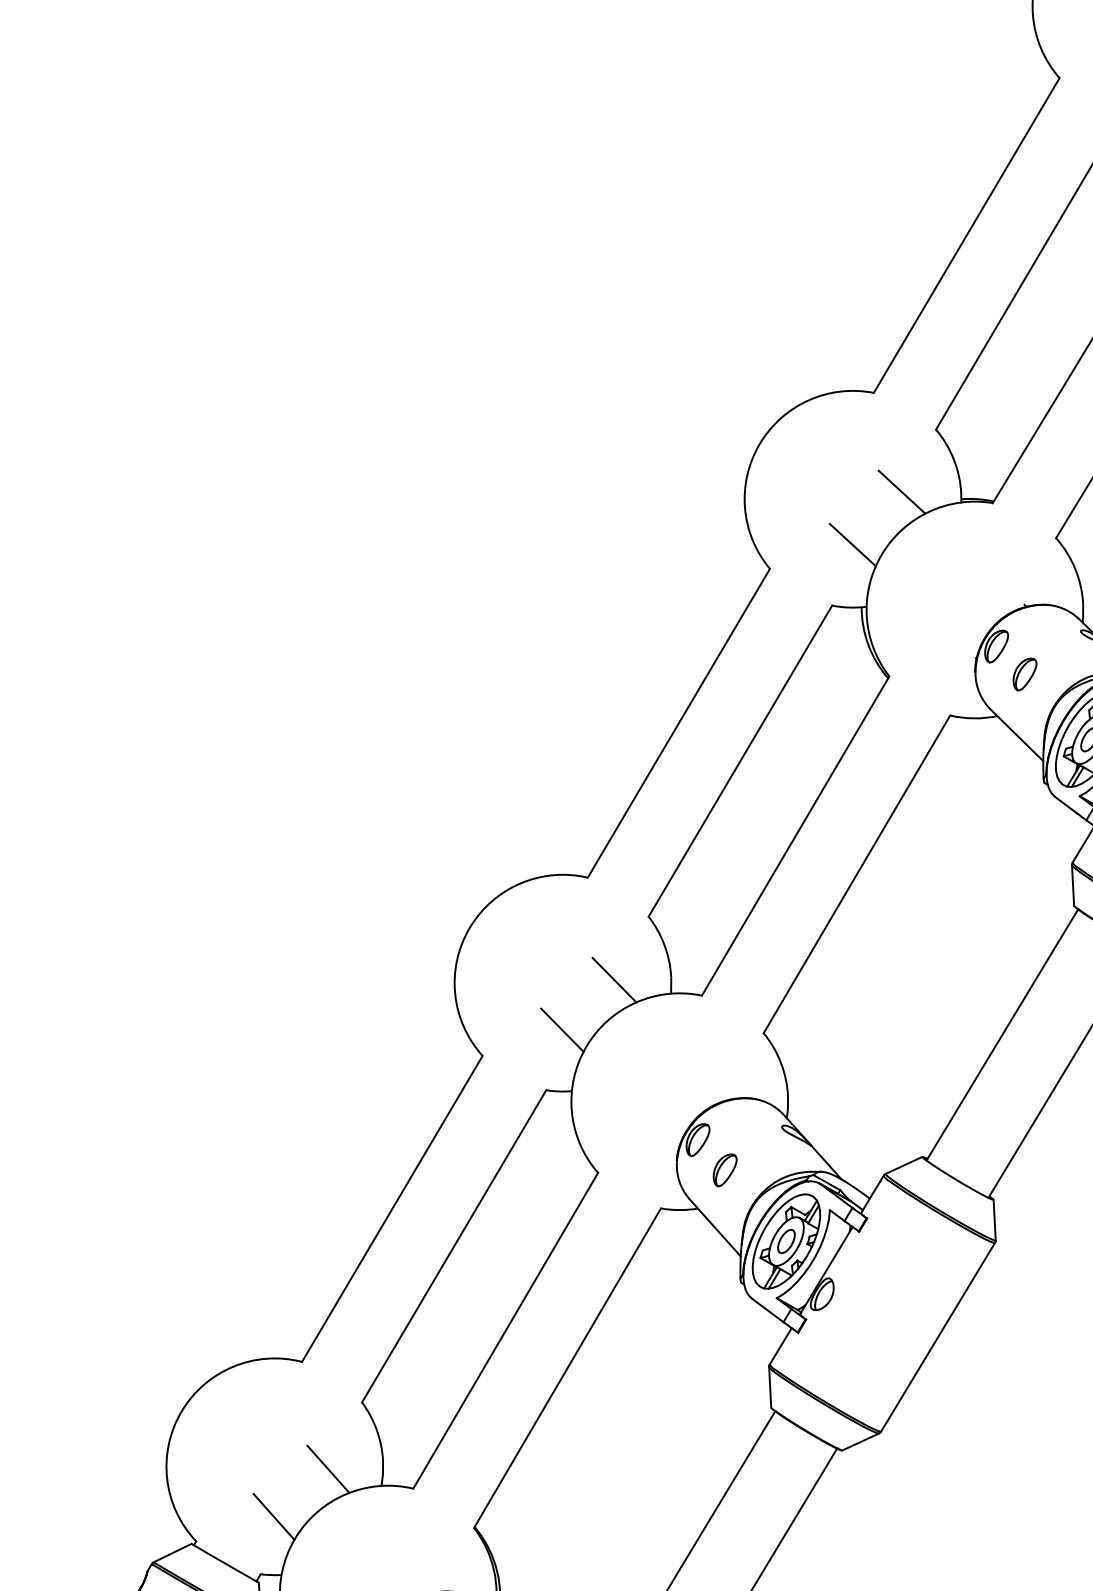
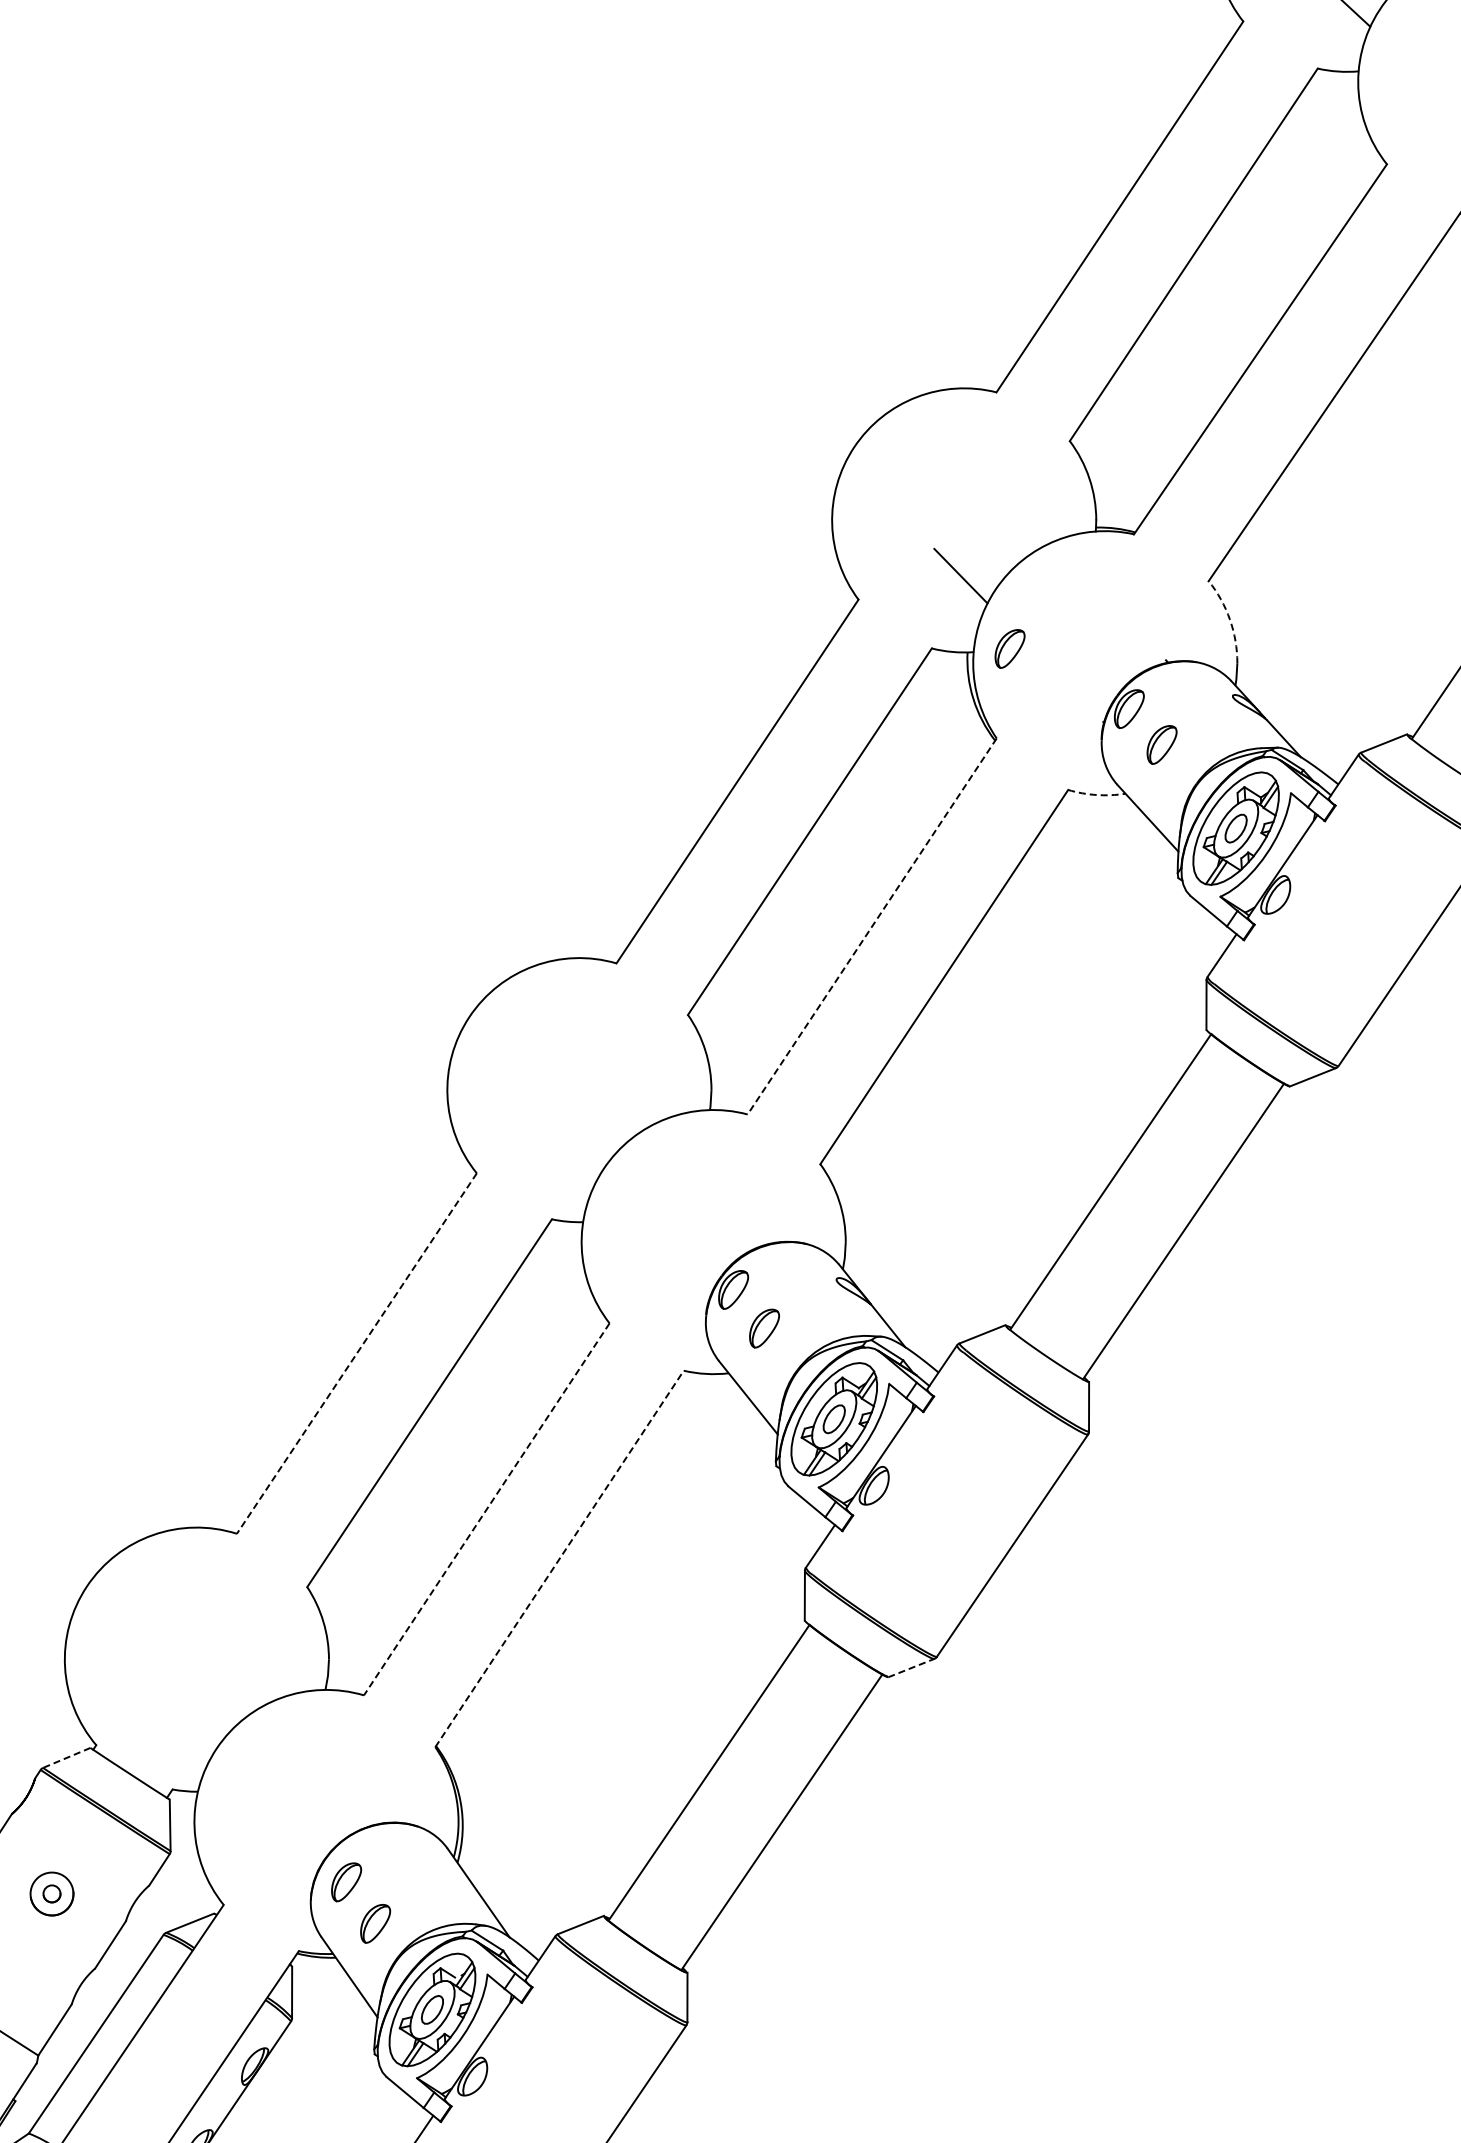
line: (902, 491) -> (1024, 514), removed
arc: (1075, 568) -> (1230, 619), solid -> dashed
part: (895, 602) -> (1009, 648), added
arc: (973, 718) -> (1096, 795), solid -> dashed
line: (795, 836) -> (872, 926), solid -> dashed
line: (614, 979) -> (642, 1089), removed
line: (562, 1030) -> (575, 1147), removed
line: (392, 1208) -> (356, 1353), solid -> dashed
line: (505, 1330) -> (486, 1509), solid -> dashed
line: (567, 1367) -> (559, 1558), solid -> dashed
line: (860, 1442) -> (911, 1668), solid -> dashed
line: (328, 1469) -> (261, 1666), removed
line: (273, 1516) -> (192, 1720), removed
line: (172, 1552) -> (66, 1757), solid -> dashed

